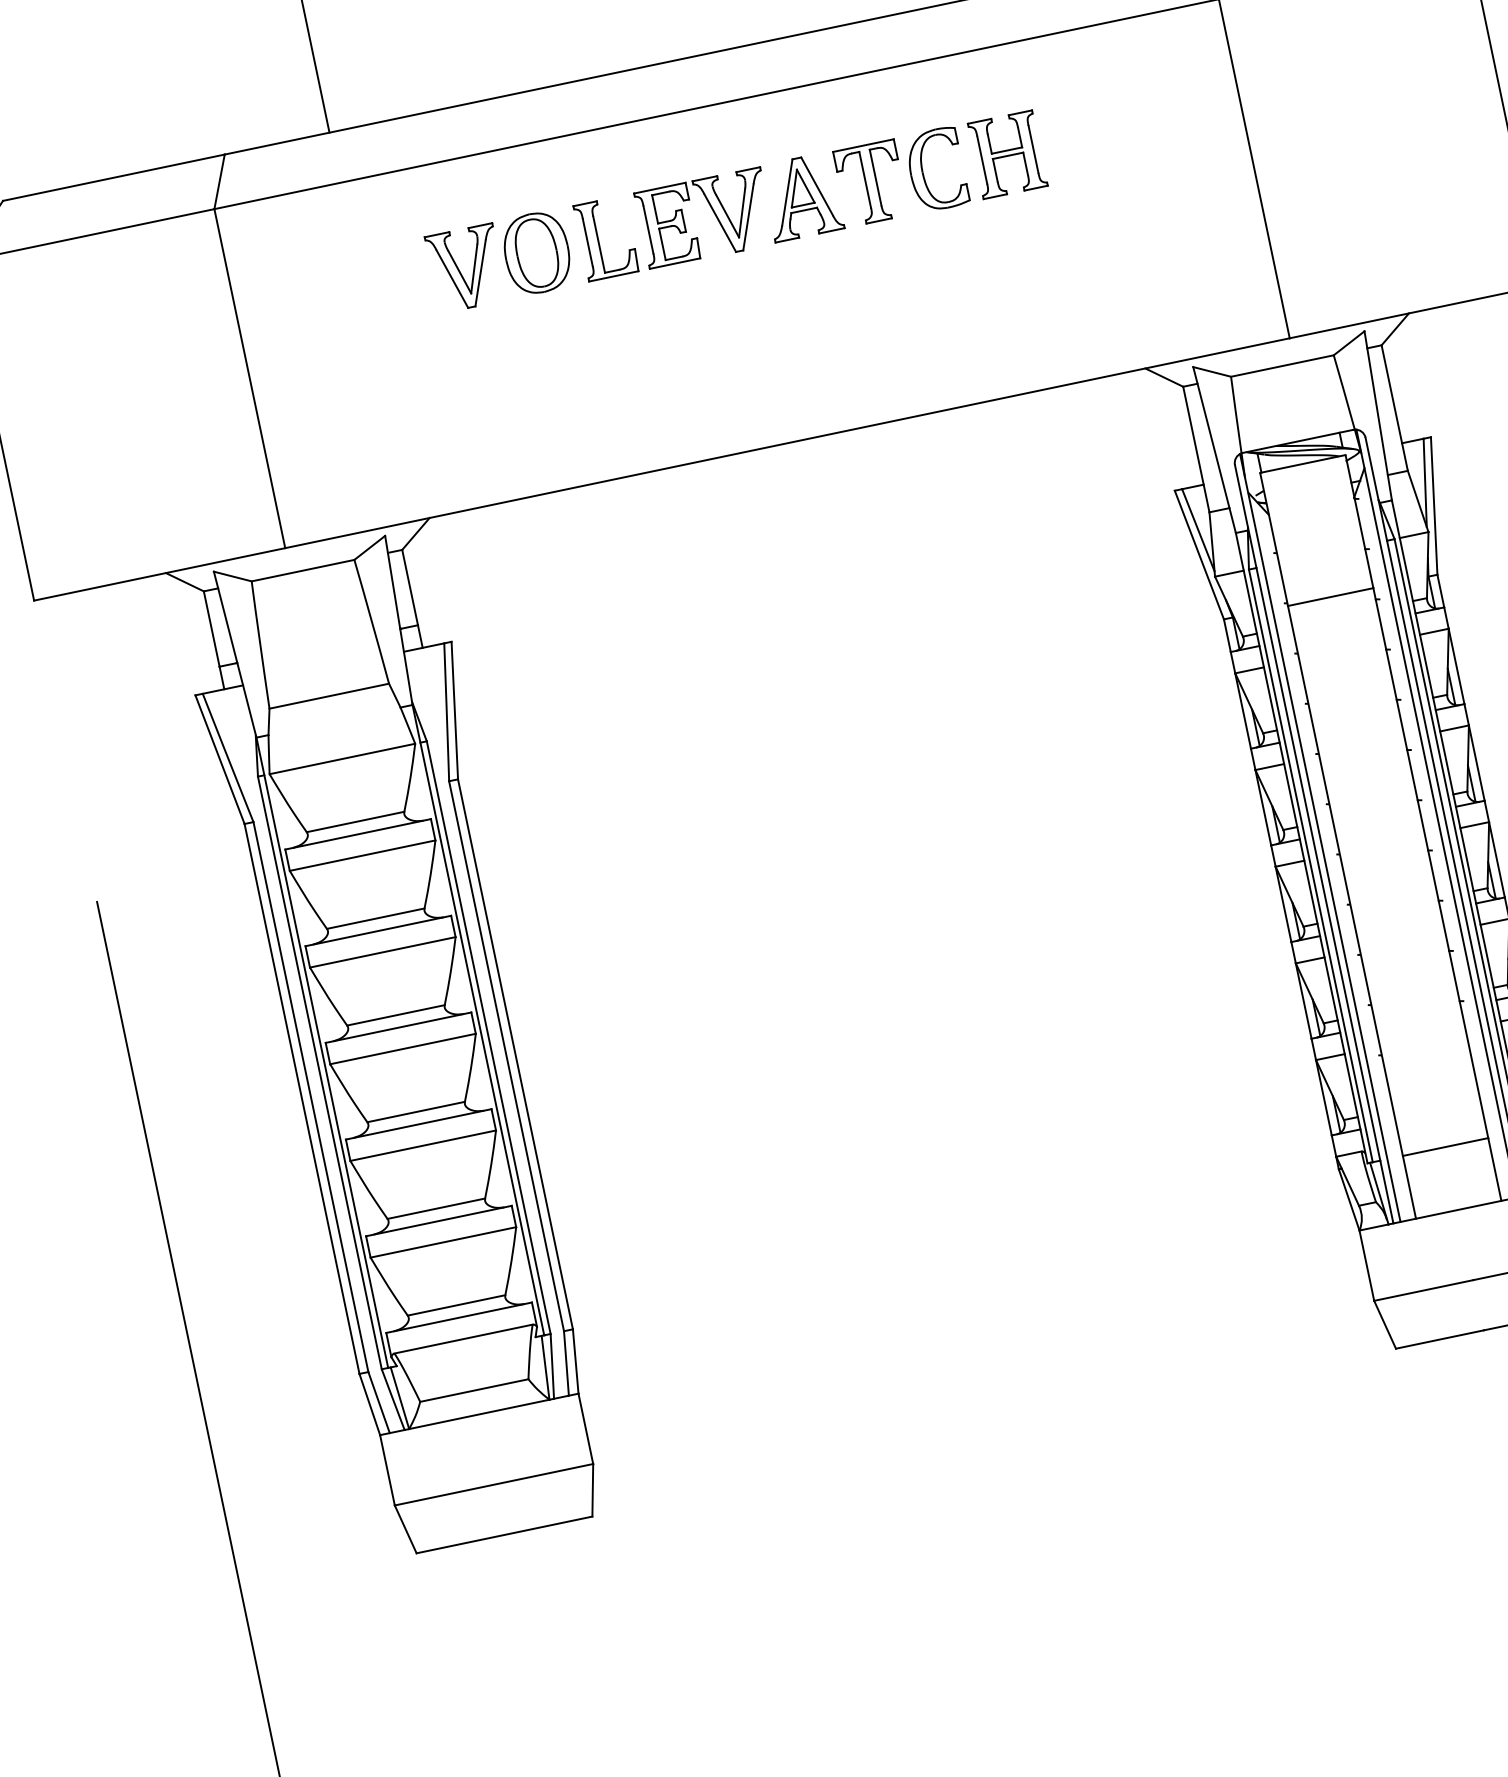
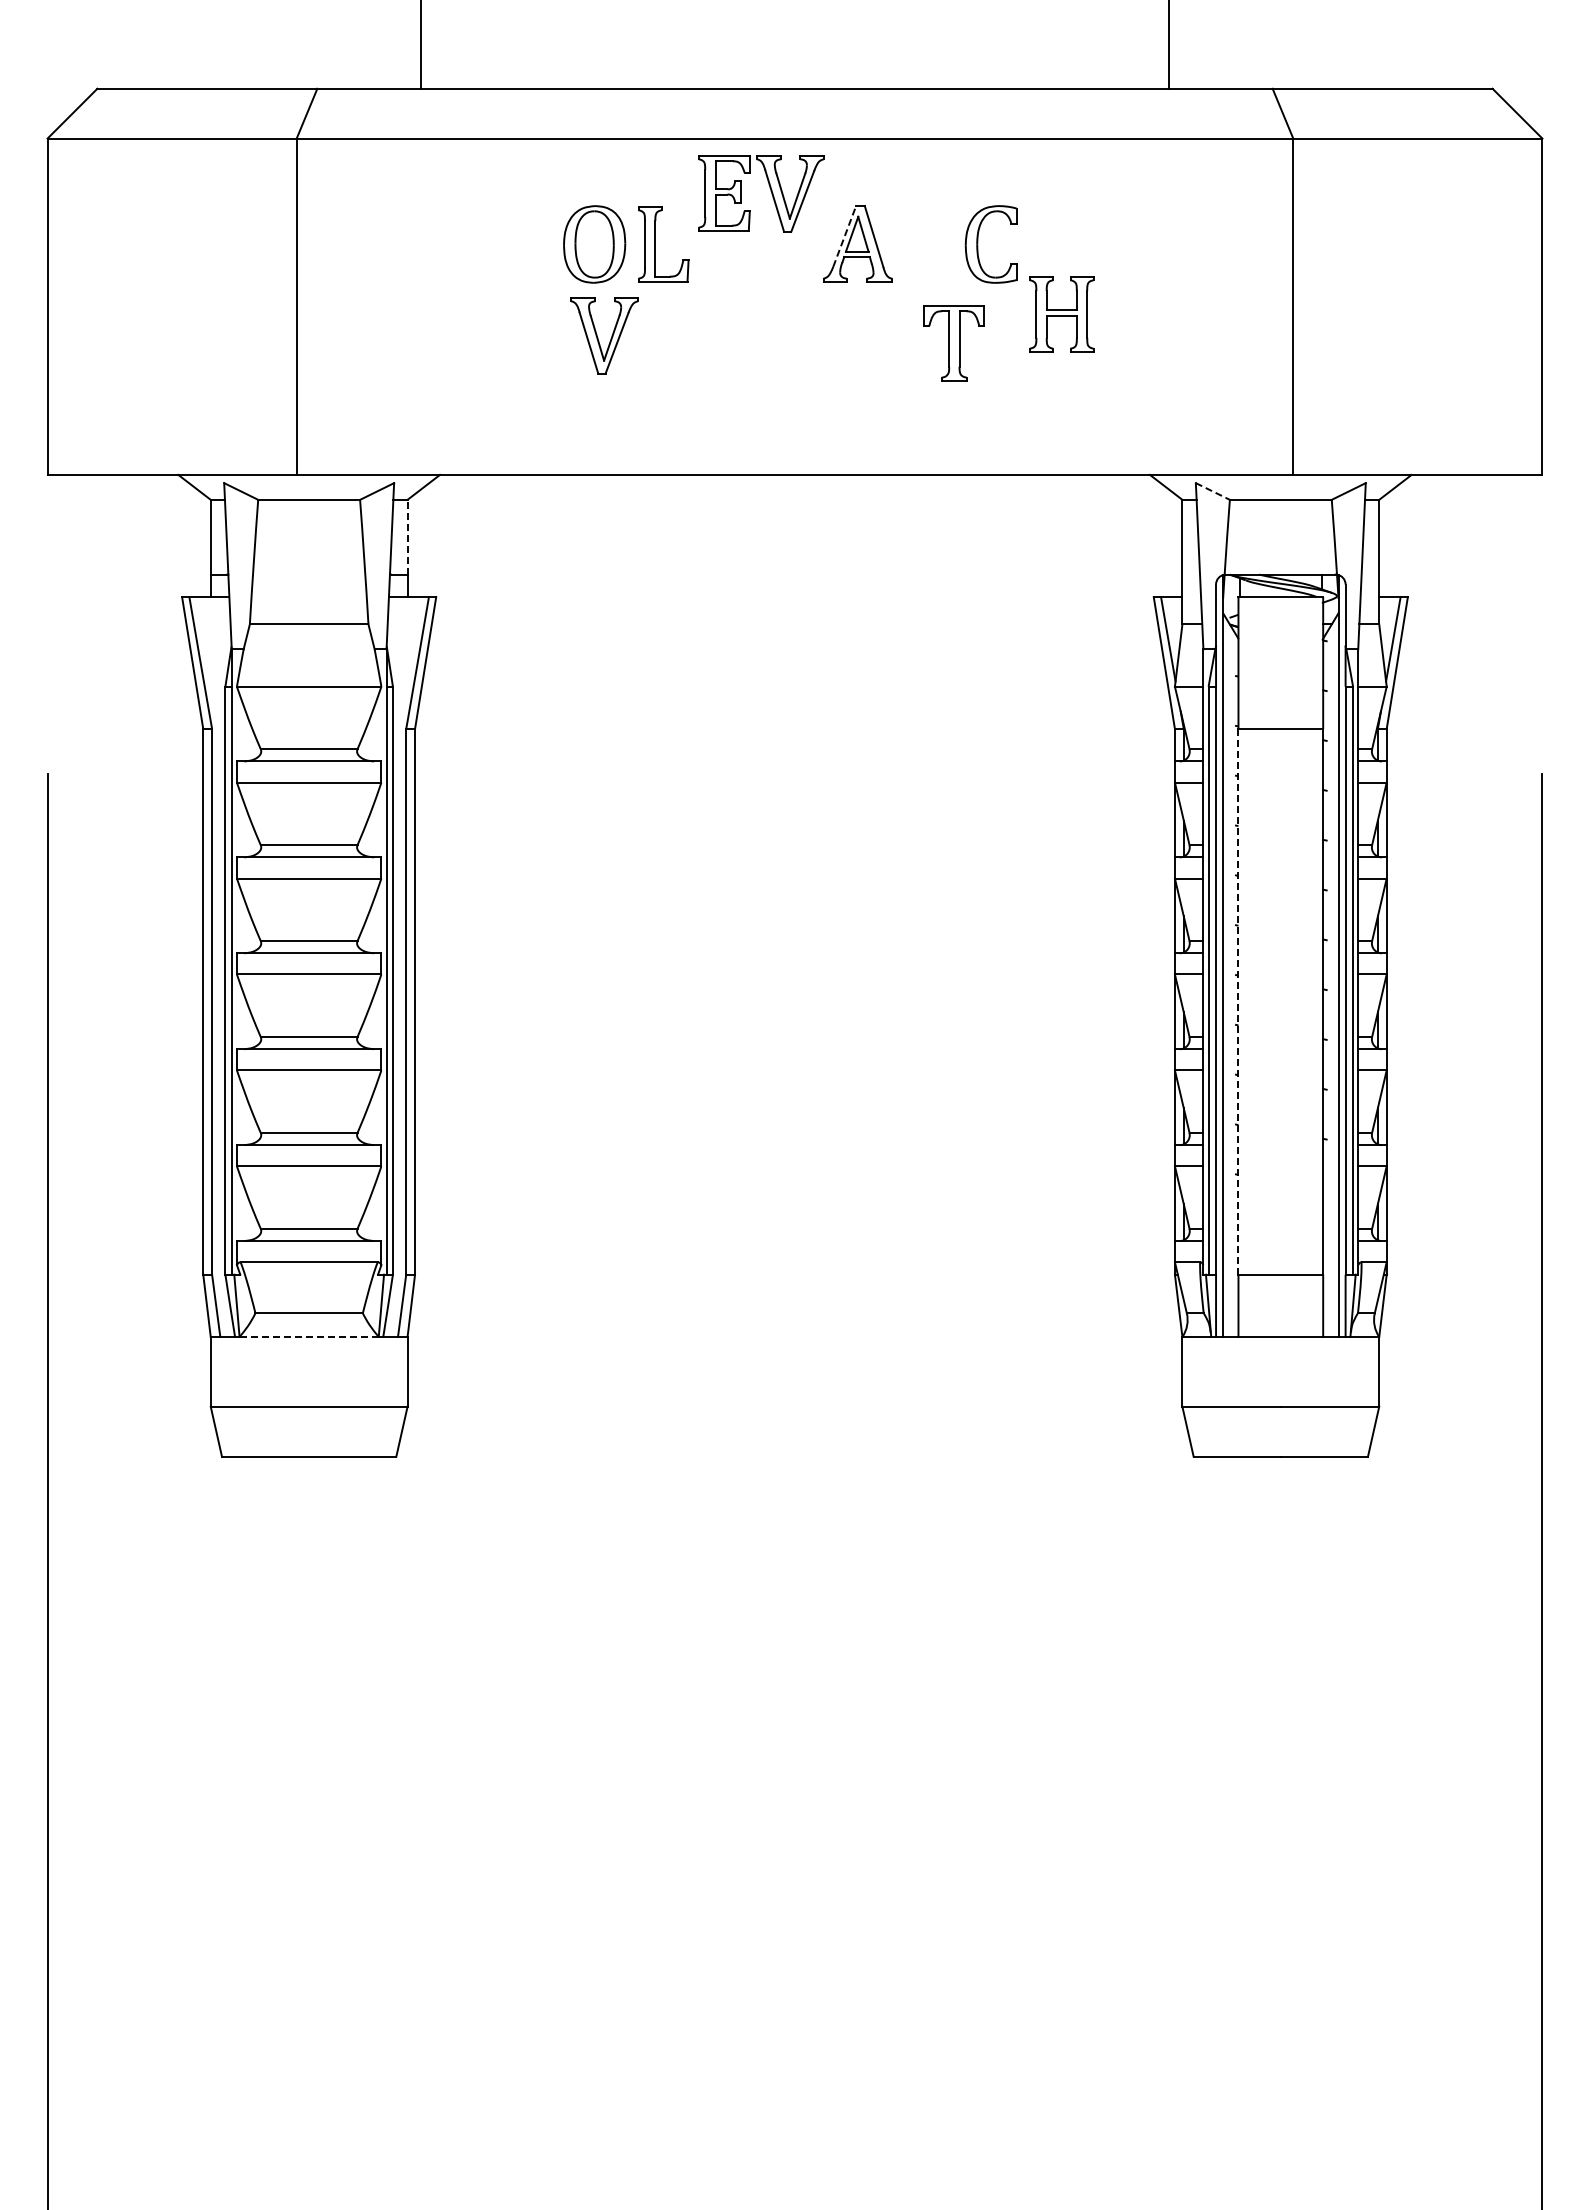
part: (1007, 154) -> (1061, 314), moved
part: (870, 183) -> (953, 343), moved
line: (786, 191) -> (844, 235), solid -> dashed
part: (713, 214) -> (770, 191), moved
part: (460, 271) -> (598, 337), moved
line: (1211, 372) -> (1212, 491), solid -> dashed
line: (409, 586) -> (407, 536), solid -> dashed
line: (1345, 880) -> (1238, 1001), solid -> dashed
line: (479, 1413) -> (309, 1336), solid -> dashed

